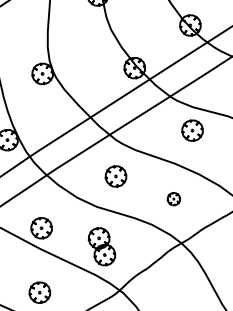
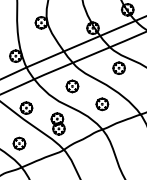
part: (174, 199) -> (102, 104), size x1.67

